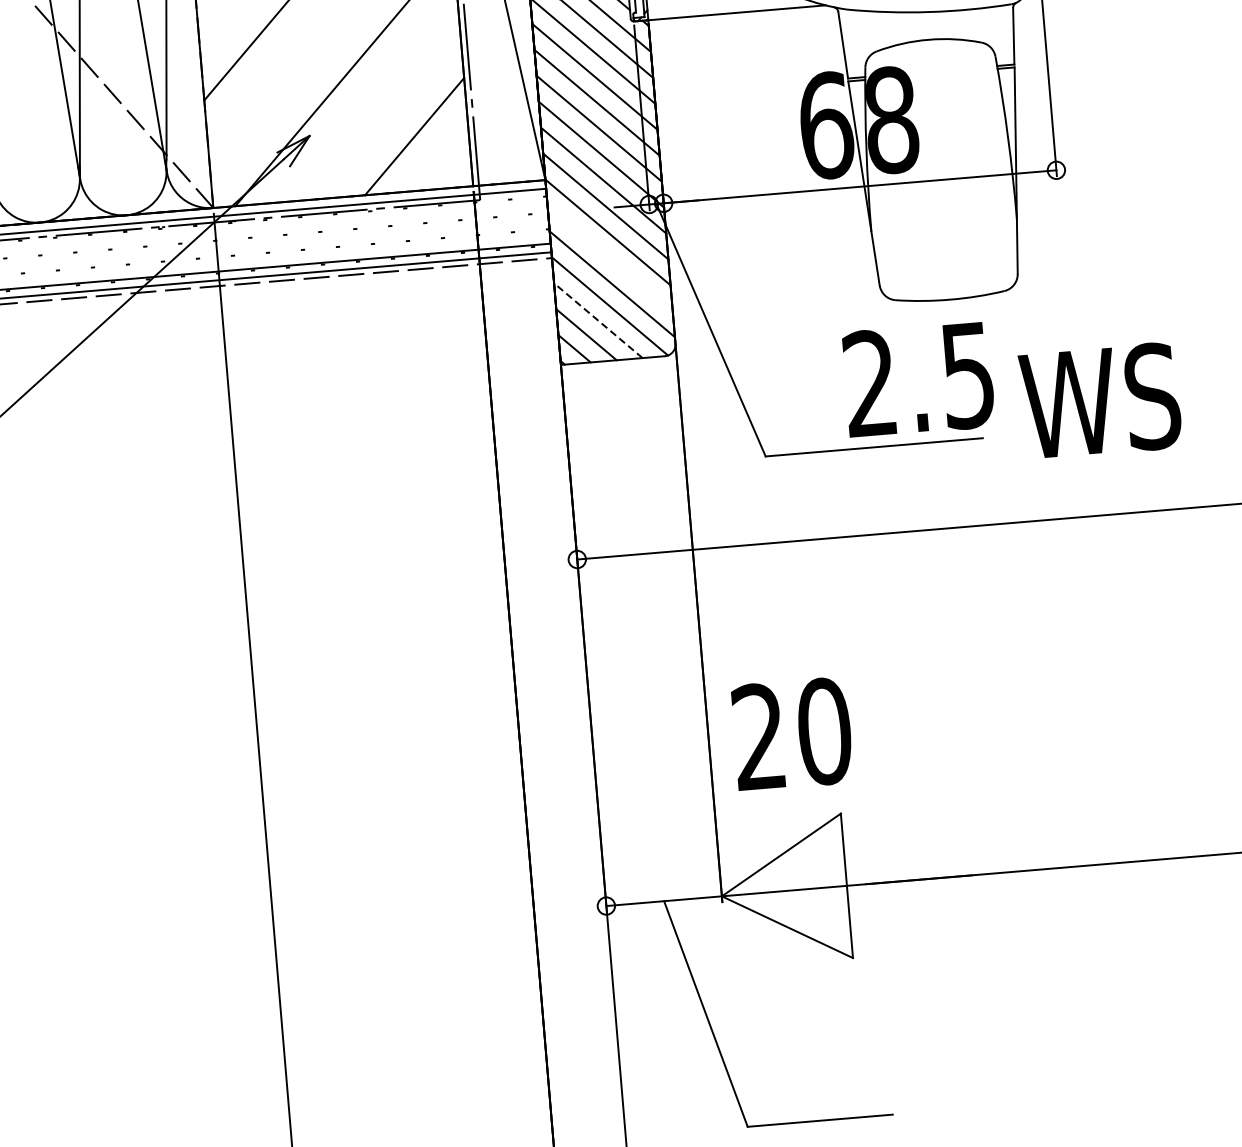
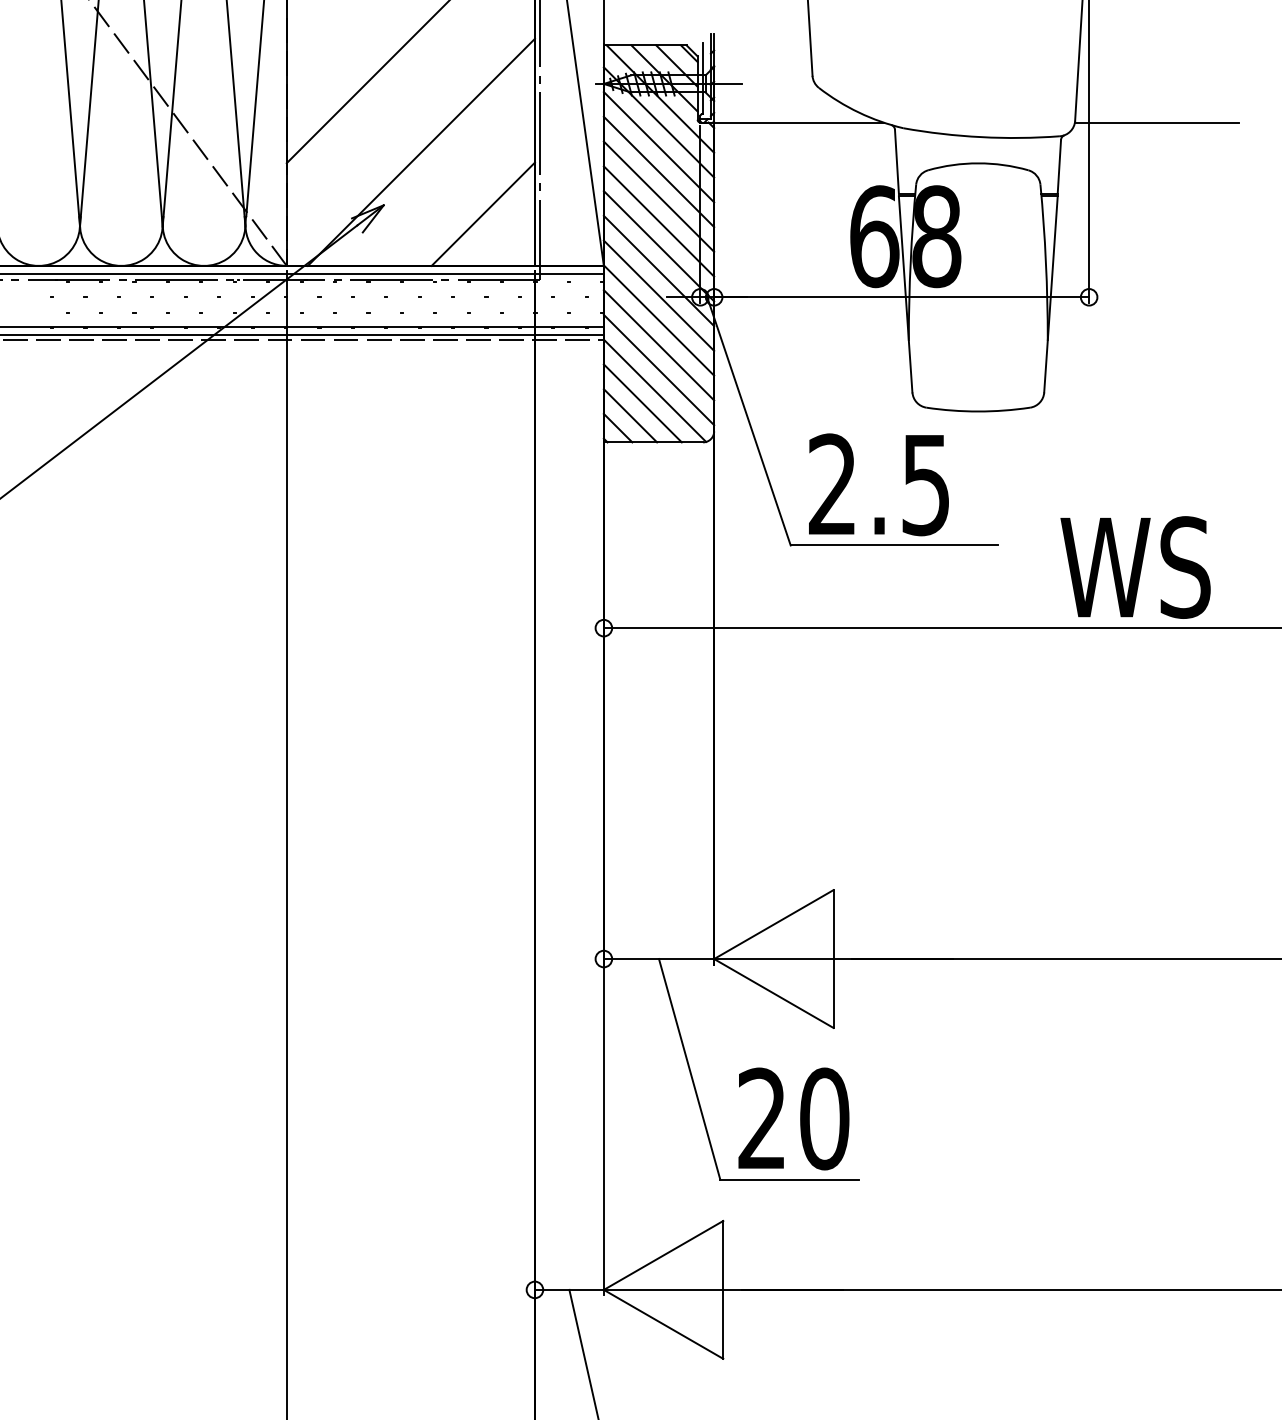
line: (609, 258) -> (658, 345), added
line: (597, 320) -> (642, 403), dashed -> solid
text: (918, 379) -> (878, 484), moved
text: (1100, 400) -> (1135, 567), moved
text: (791, 733) -> (793, 1118), moved

